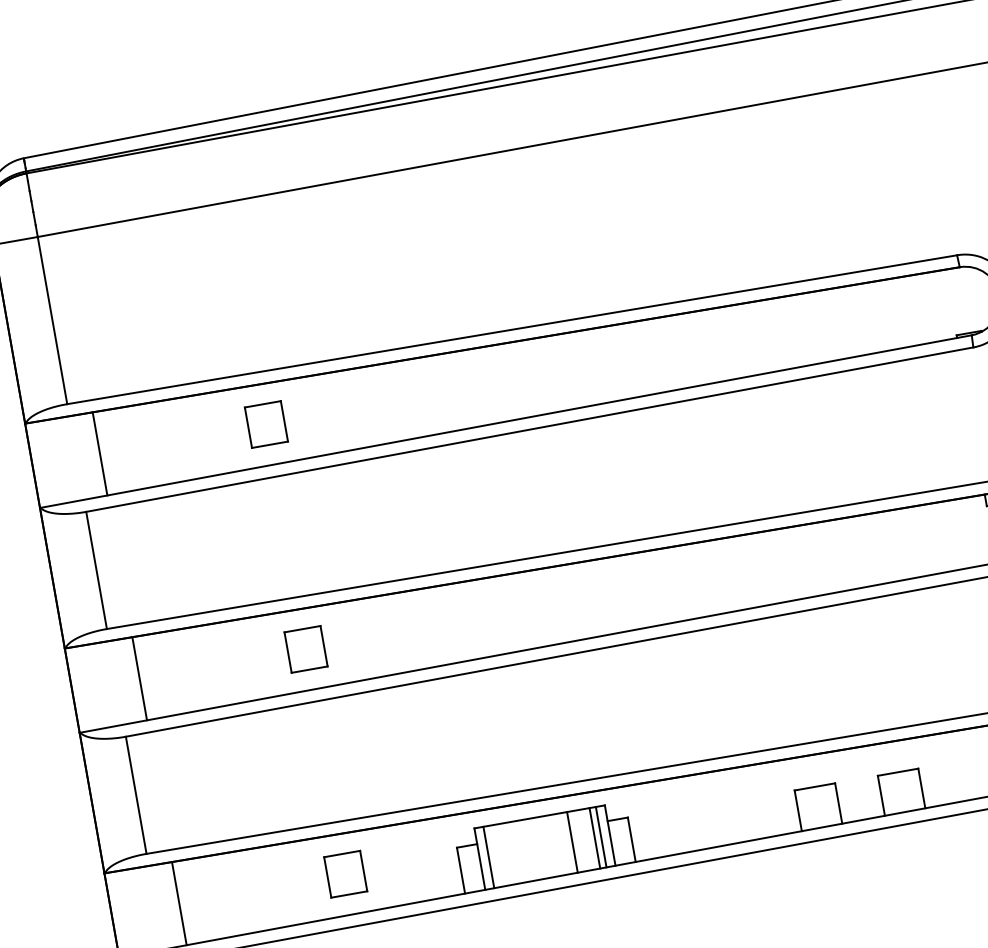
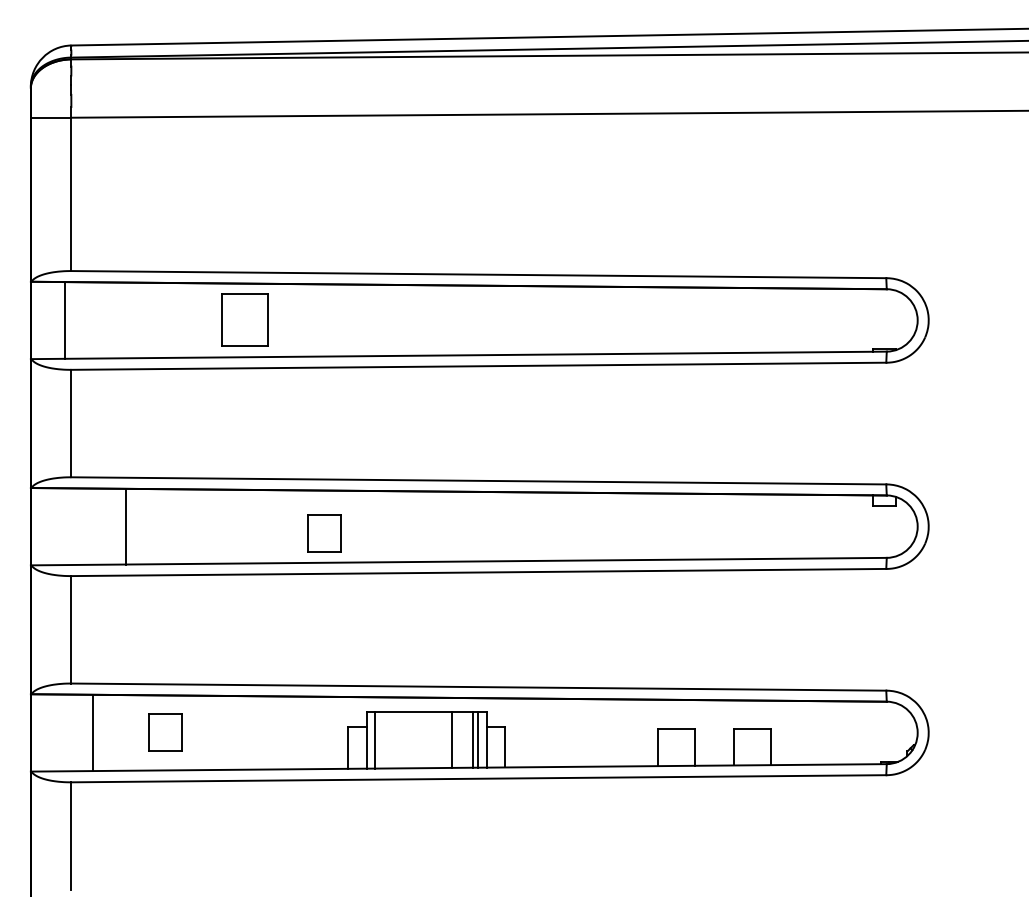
part: (266, 424) -> (245, 320), size x1.4
line: (99, 454) -> (64, 320), moved
part: (306, 649) -> (324, 533), moved
line: (139, 678) -> (125, 526), moved
part: (345, 873) -> (165, 732), moved

